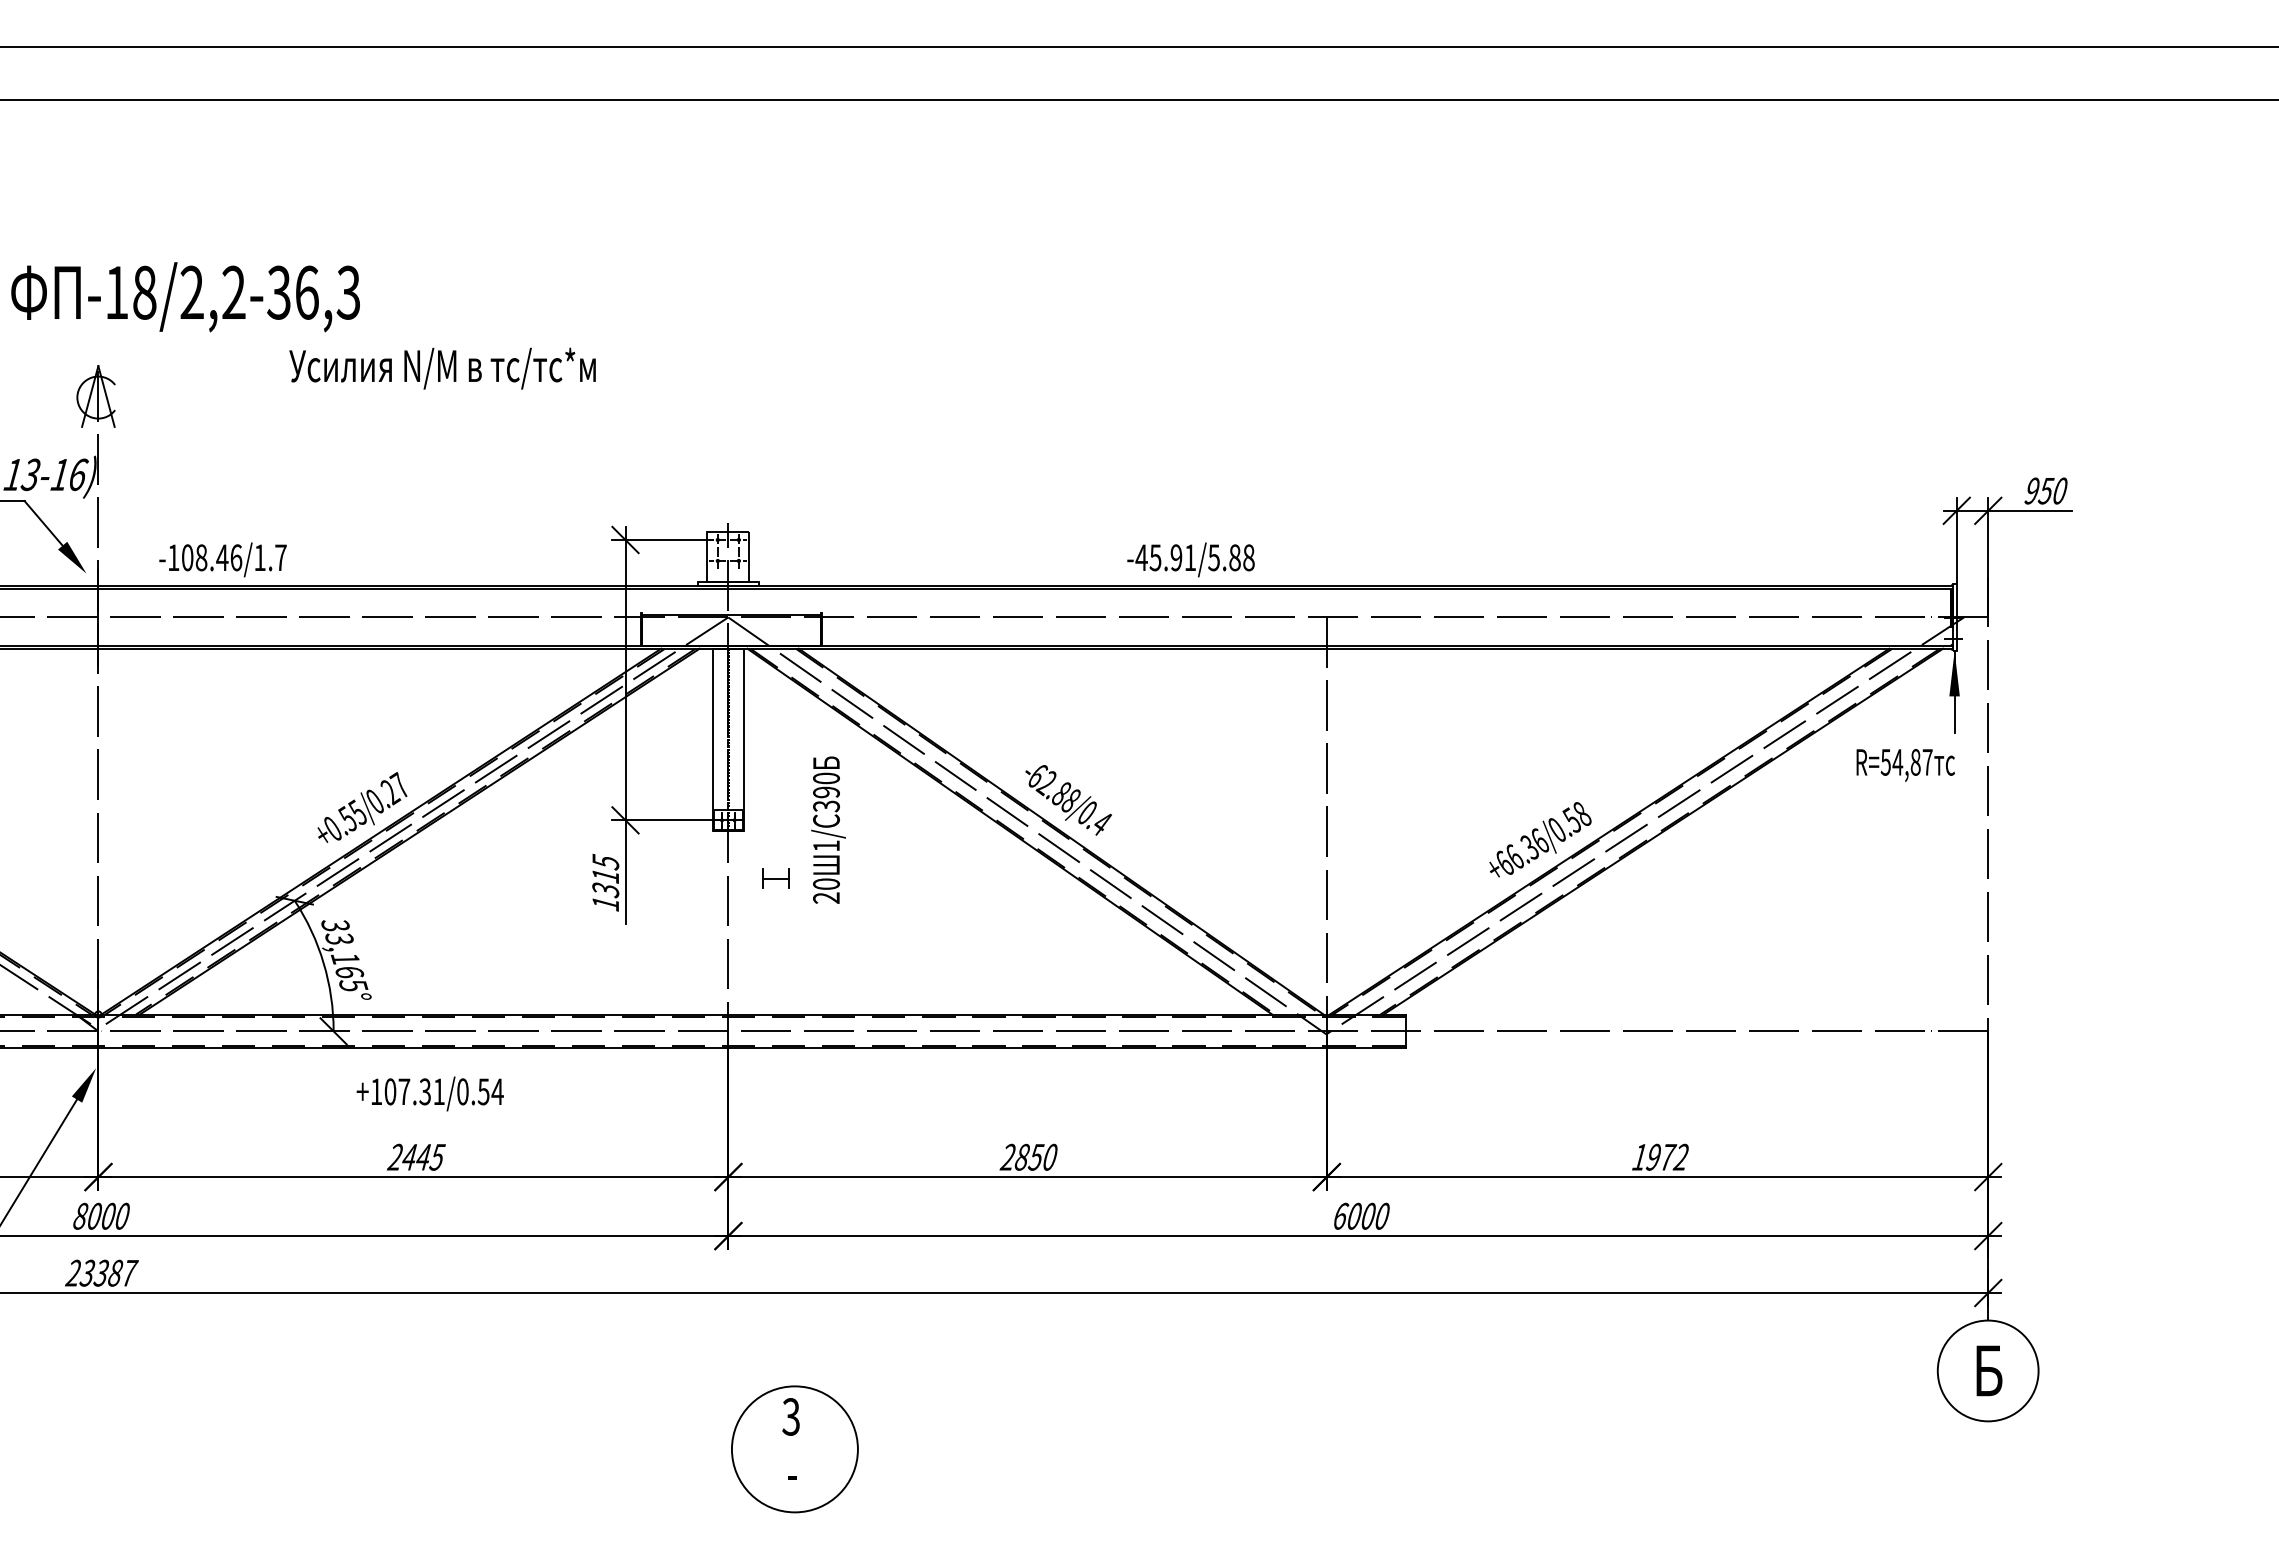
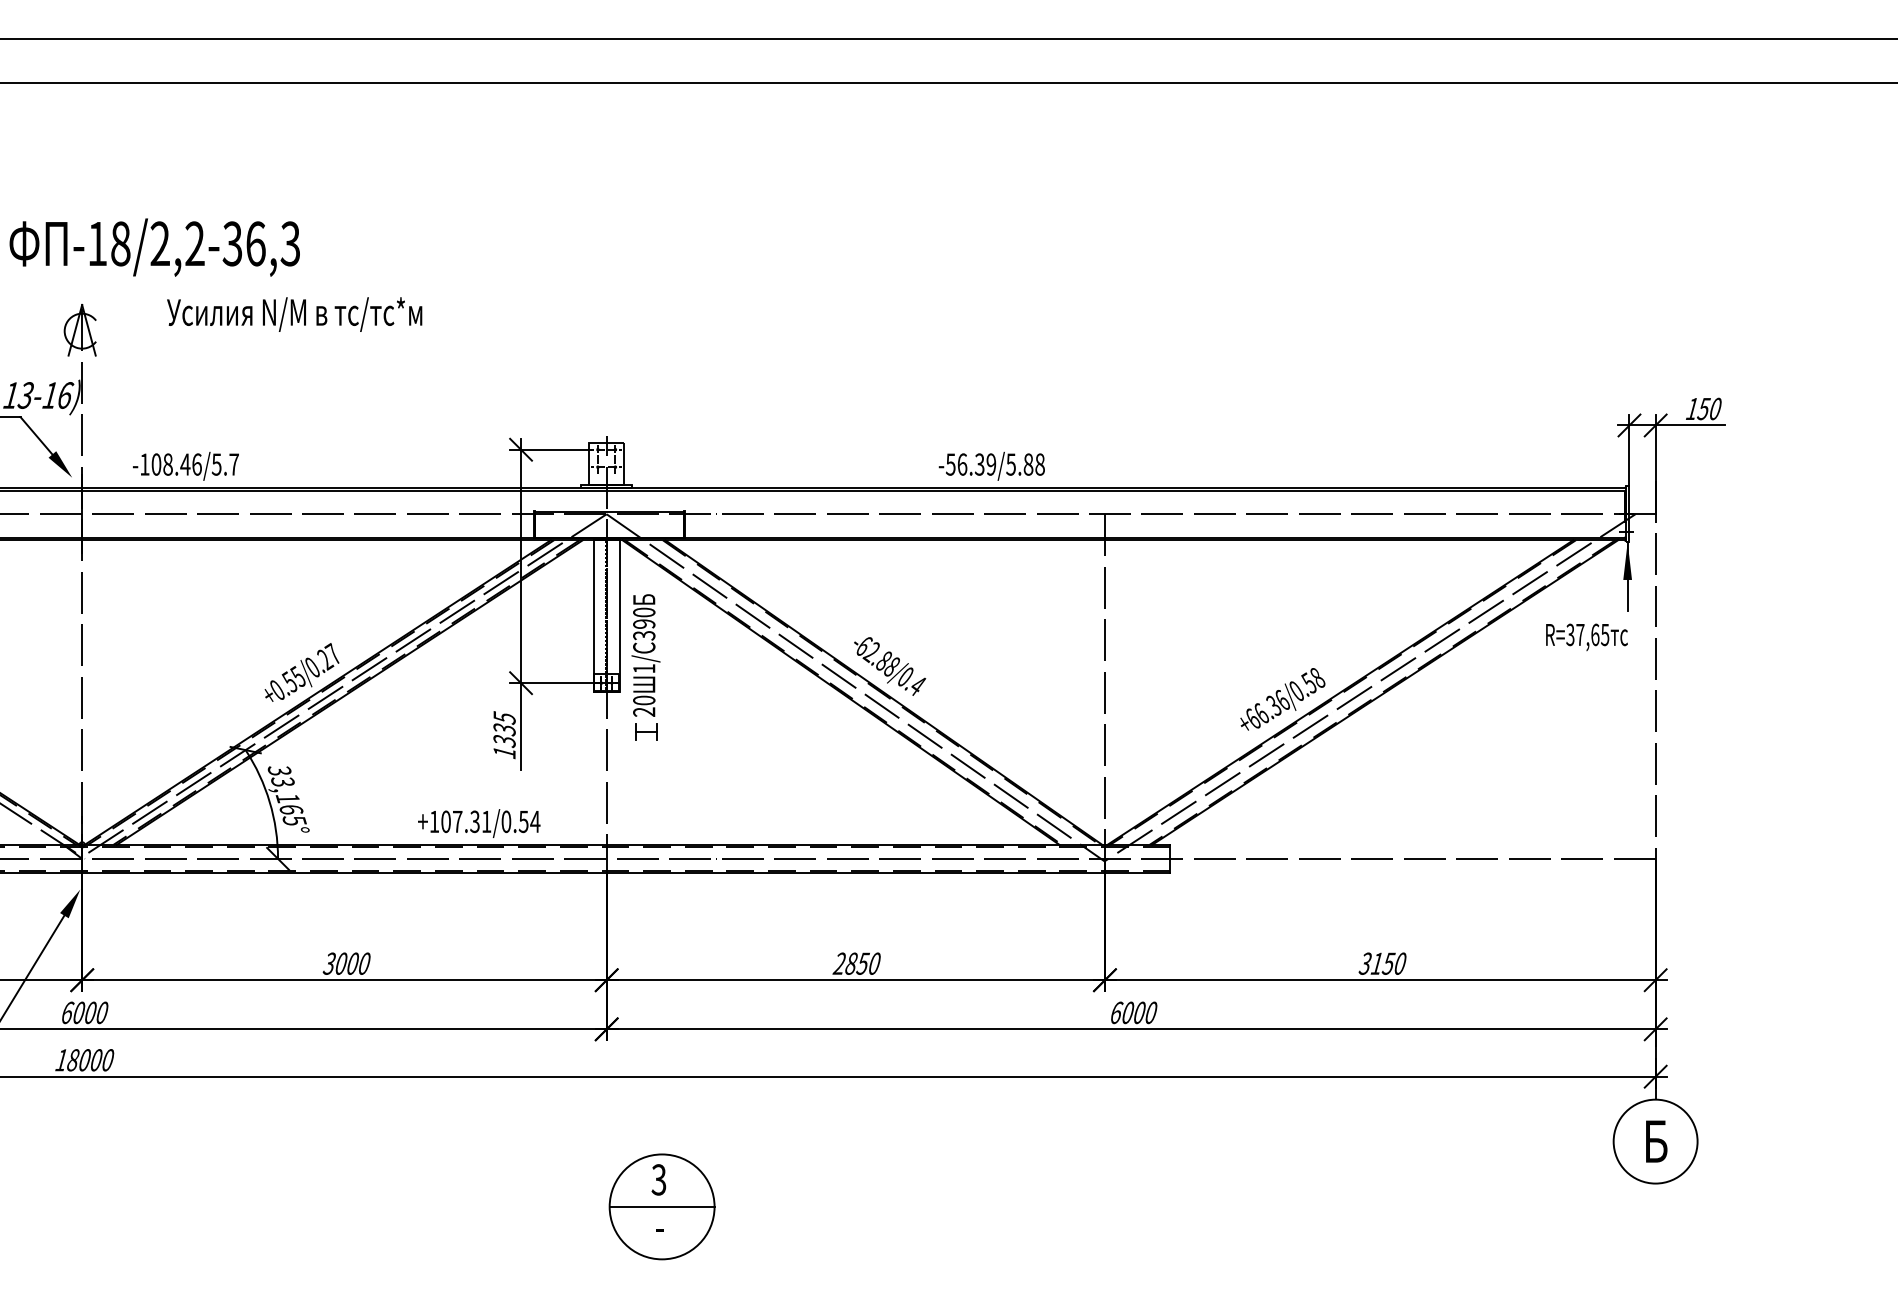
text: (442, 368) -> (294, 314), moved
text: (2031, 490) -> (1691, 408), 950 -> 150
text: (259, 557) -> (216, 464), -108.46/1.7 -> -108.46/5.7
text: (1165, 557) -> (970, 464), -45.91/5.88 -> -56.39/5.88
text: (1906, 761) -> (1587, 634), R=54,87 -> R=37,65
text: (828, 829) -> (645, 654), moved
text: (605, 876) -> (504, 729), 1315 -> 1335
text: (429, 1093) -> (478, 823), moved
text: (415, 1156) -> (346, 963), 2445 -> 3000
text: (1659, 1156) -> (1381, 963), 1972 -> 3150
text: (81, 1215) -> (68, 1012), 8000 -> 6000
text: (101, 1272) -> (84, 1059), 23387 -> 18000
line: (794, 1449) -> (661, 1207), added

